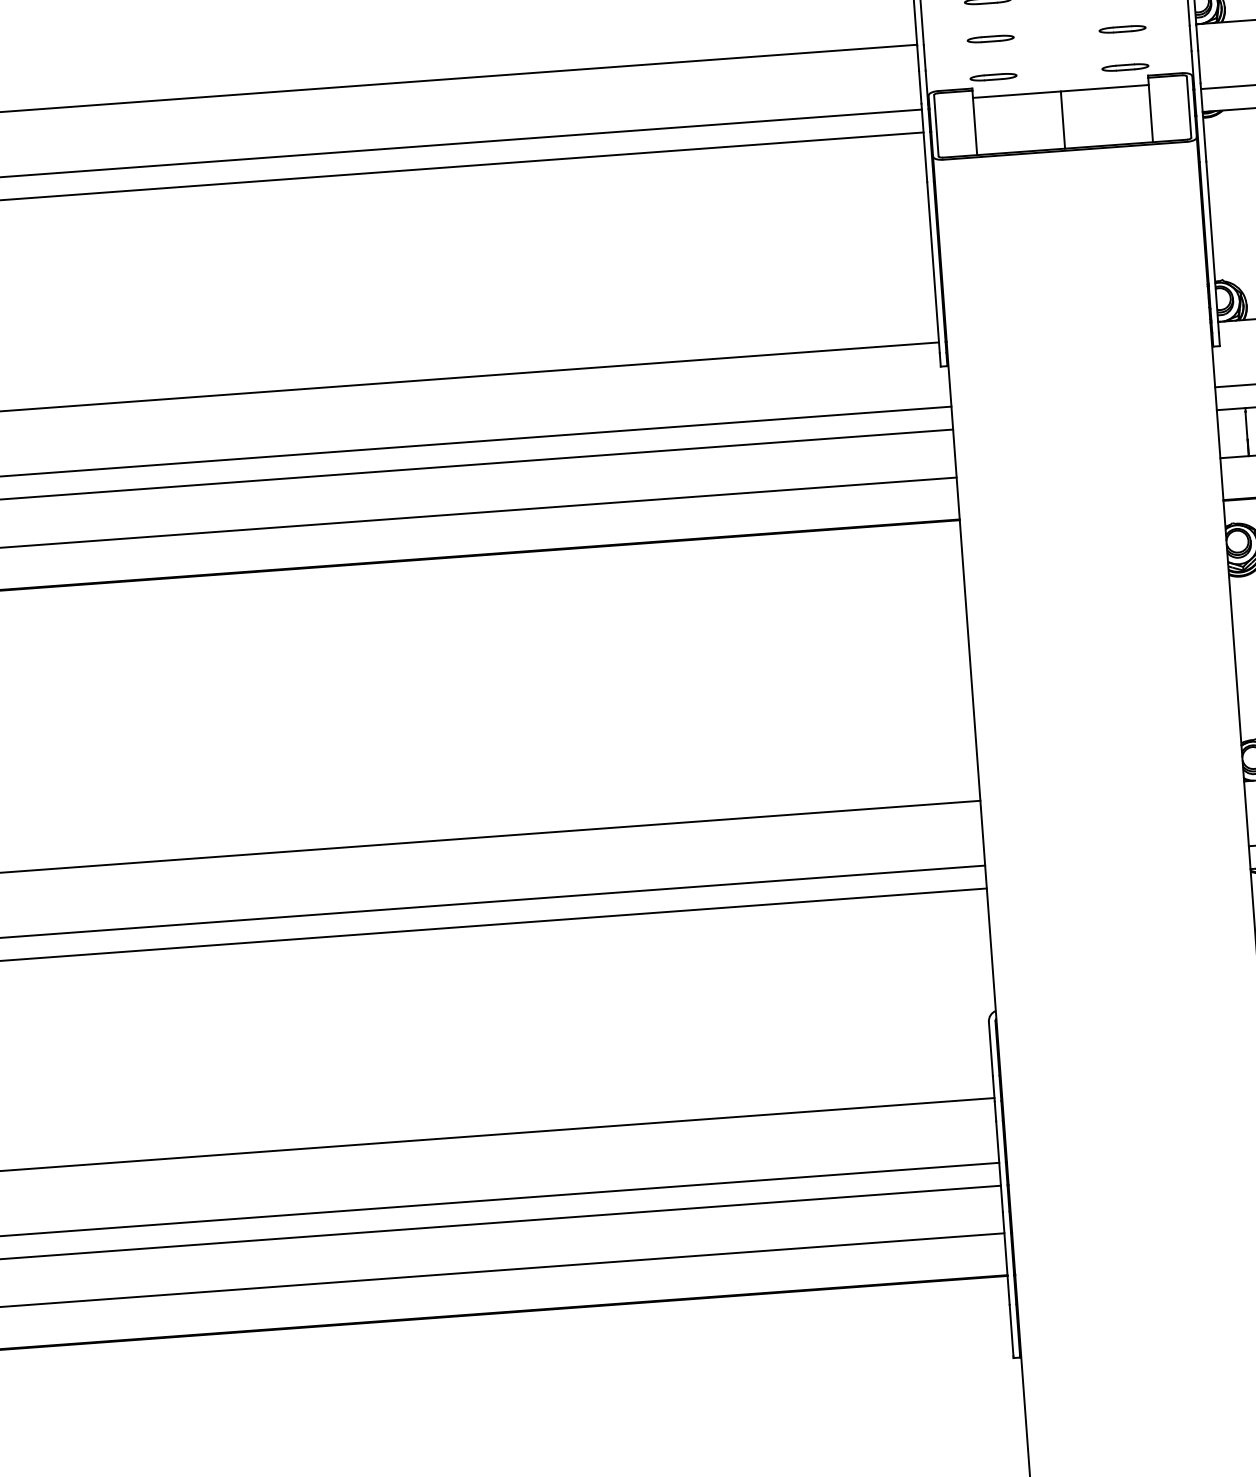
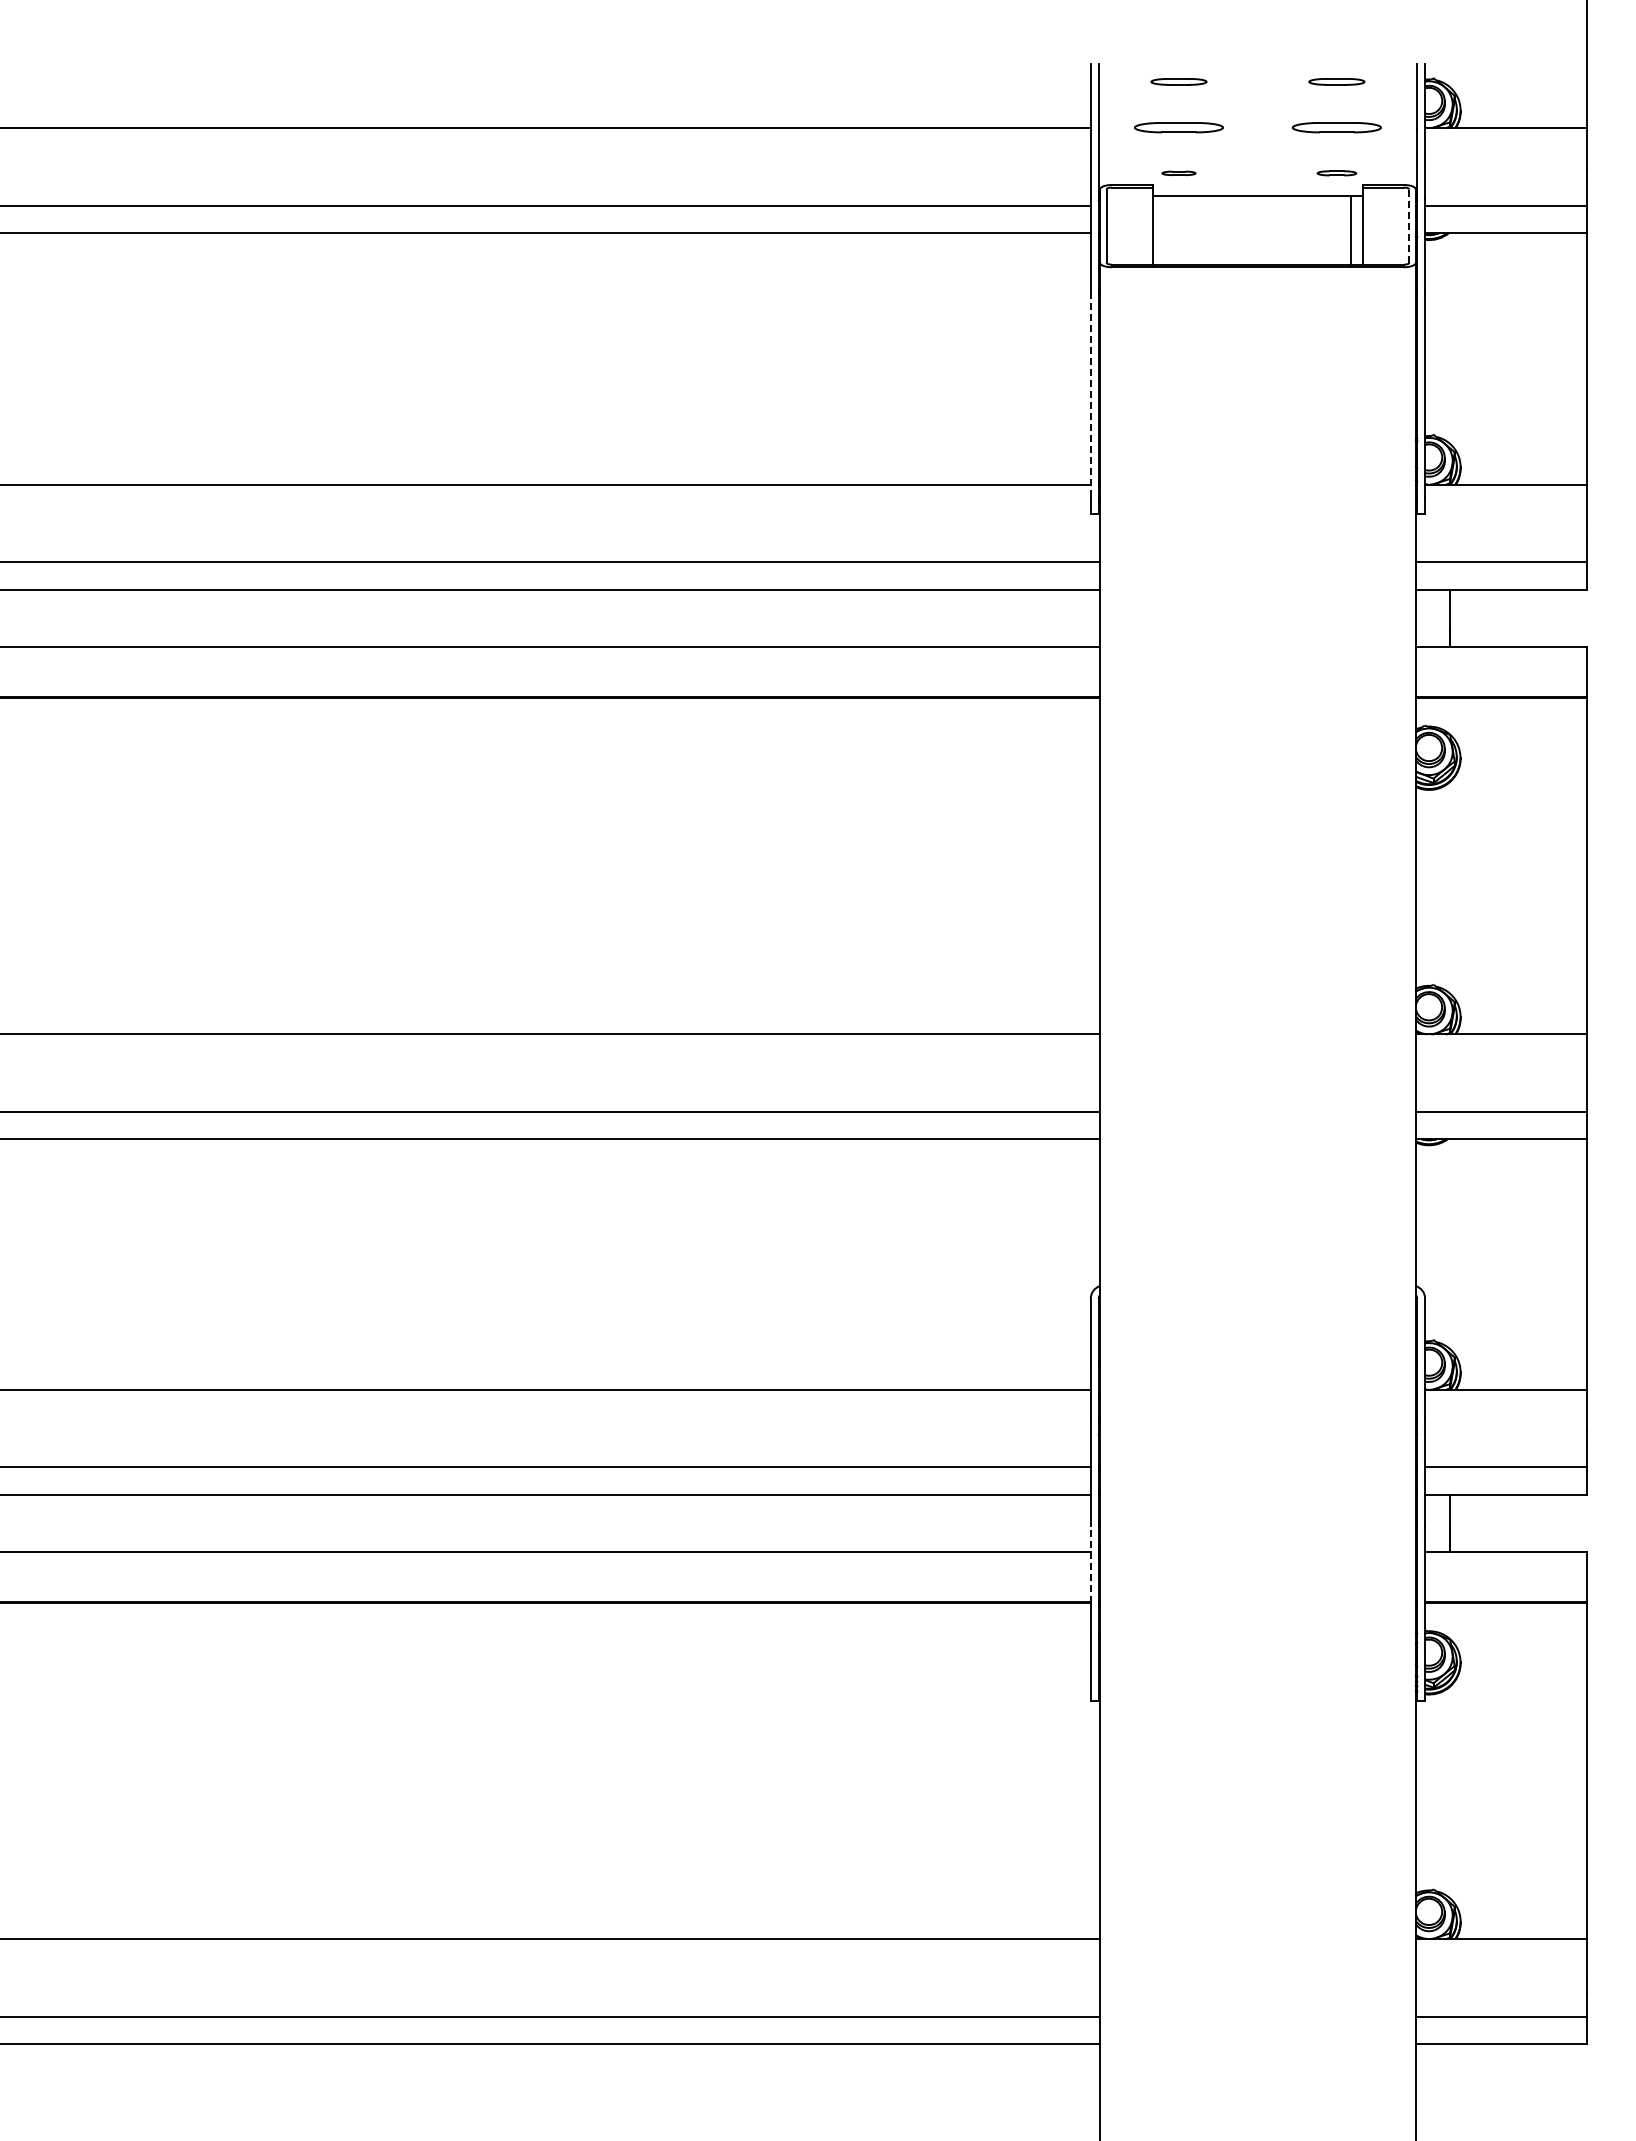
part: (1122, 29) -> (1336, 127), size x1.6
part: (990, 39) -> (1178, 127), size x1.6
part: (1125, 67) -> (1336, 173), size x0.7
part: (993, 77) -> (1178, 173), size x0.6
line: (1189, 107) -> (1409, 226), solid -> dashed
line: (1062, 120) -> (1350, 230), moved
line: (933, 267) -> (1090, 394), solid -> dashed
line: (1004, 1243) -> (1090, 1564), solid -> dashed

